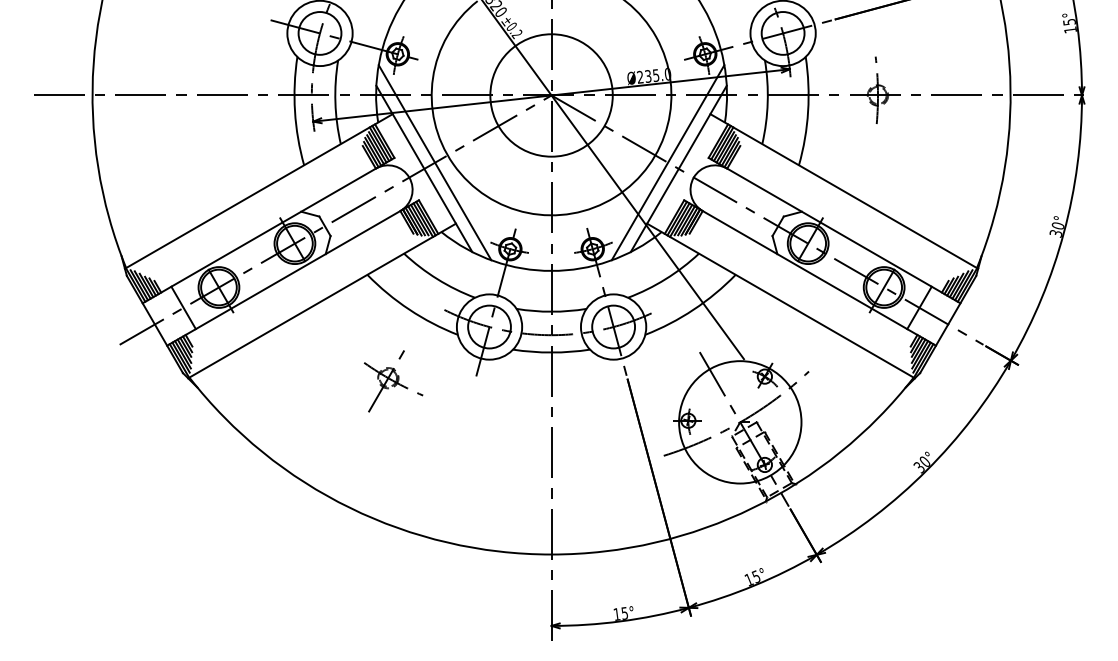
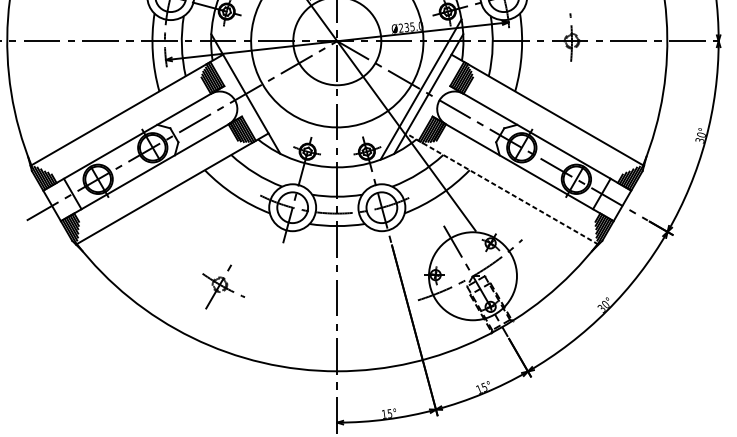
line: (434, 162) -> (253, 89), removed
line: (781, 301) -> (502, 189), solid -> dashed
part: (393, 381) -> (223, 287), moved

